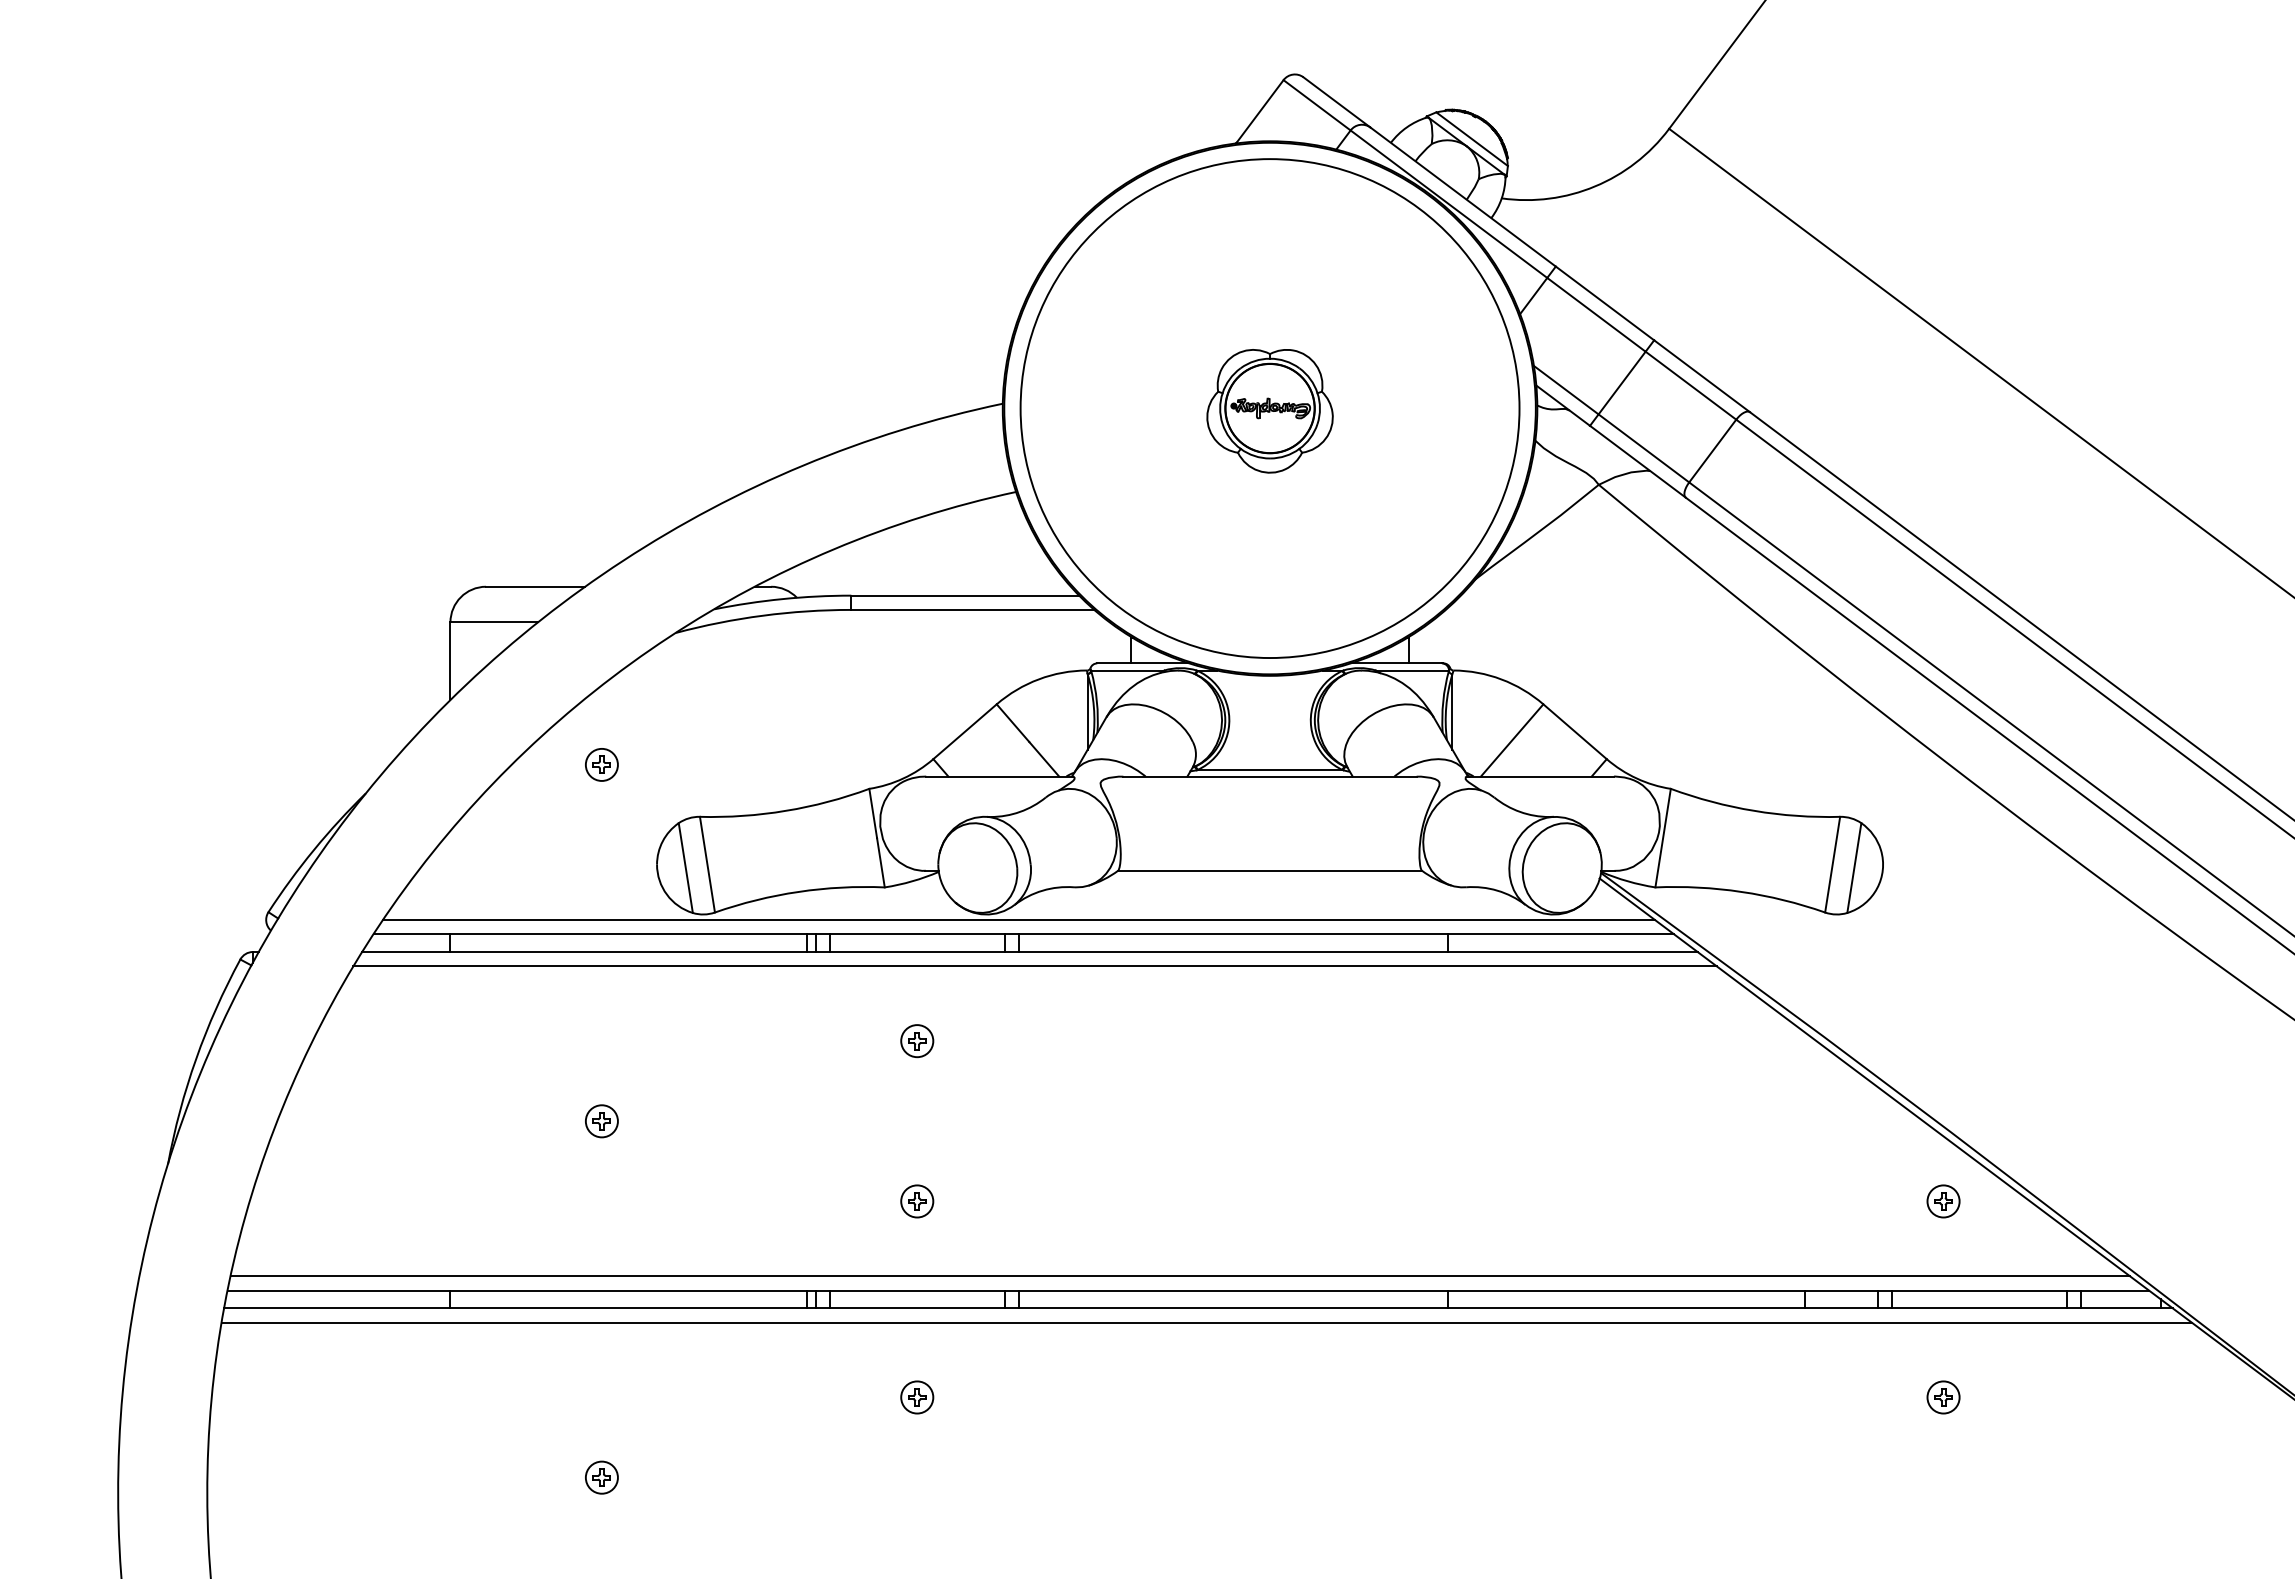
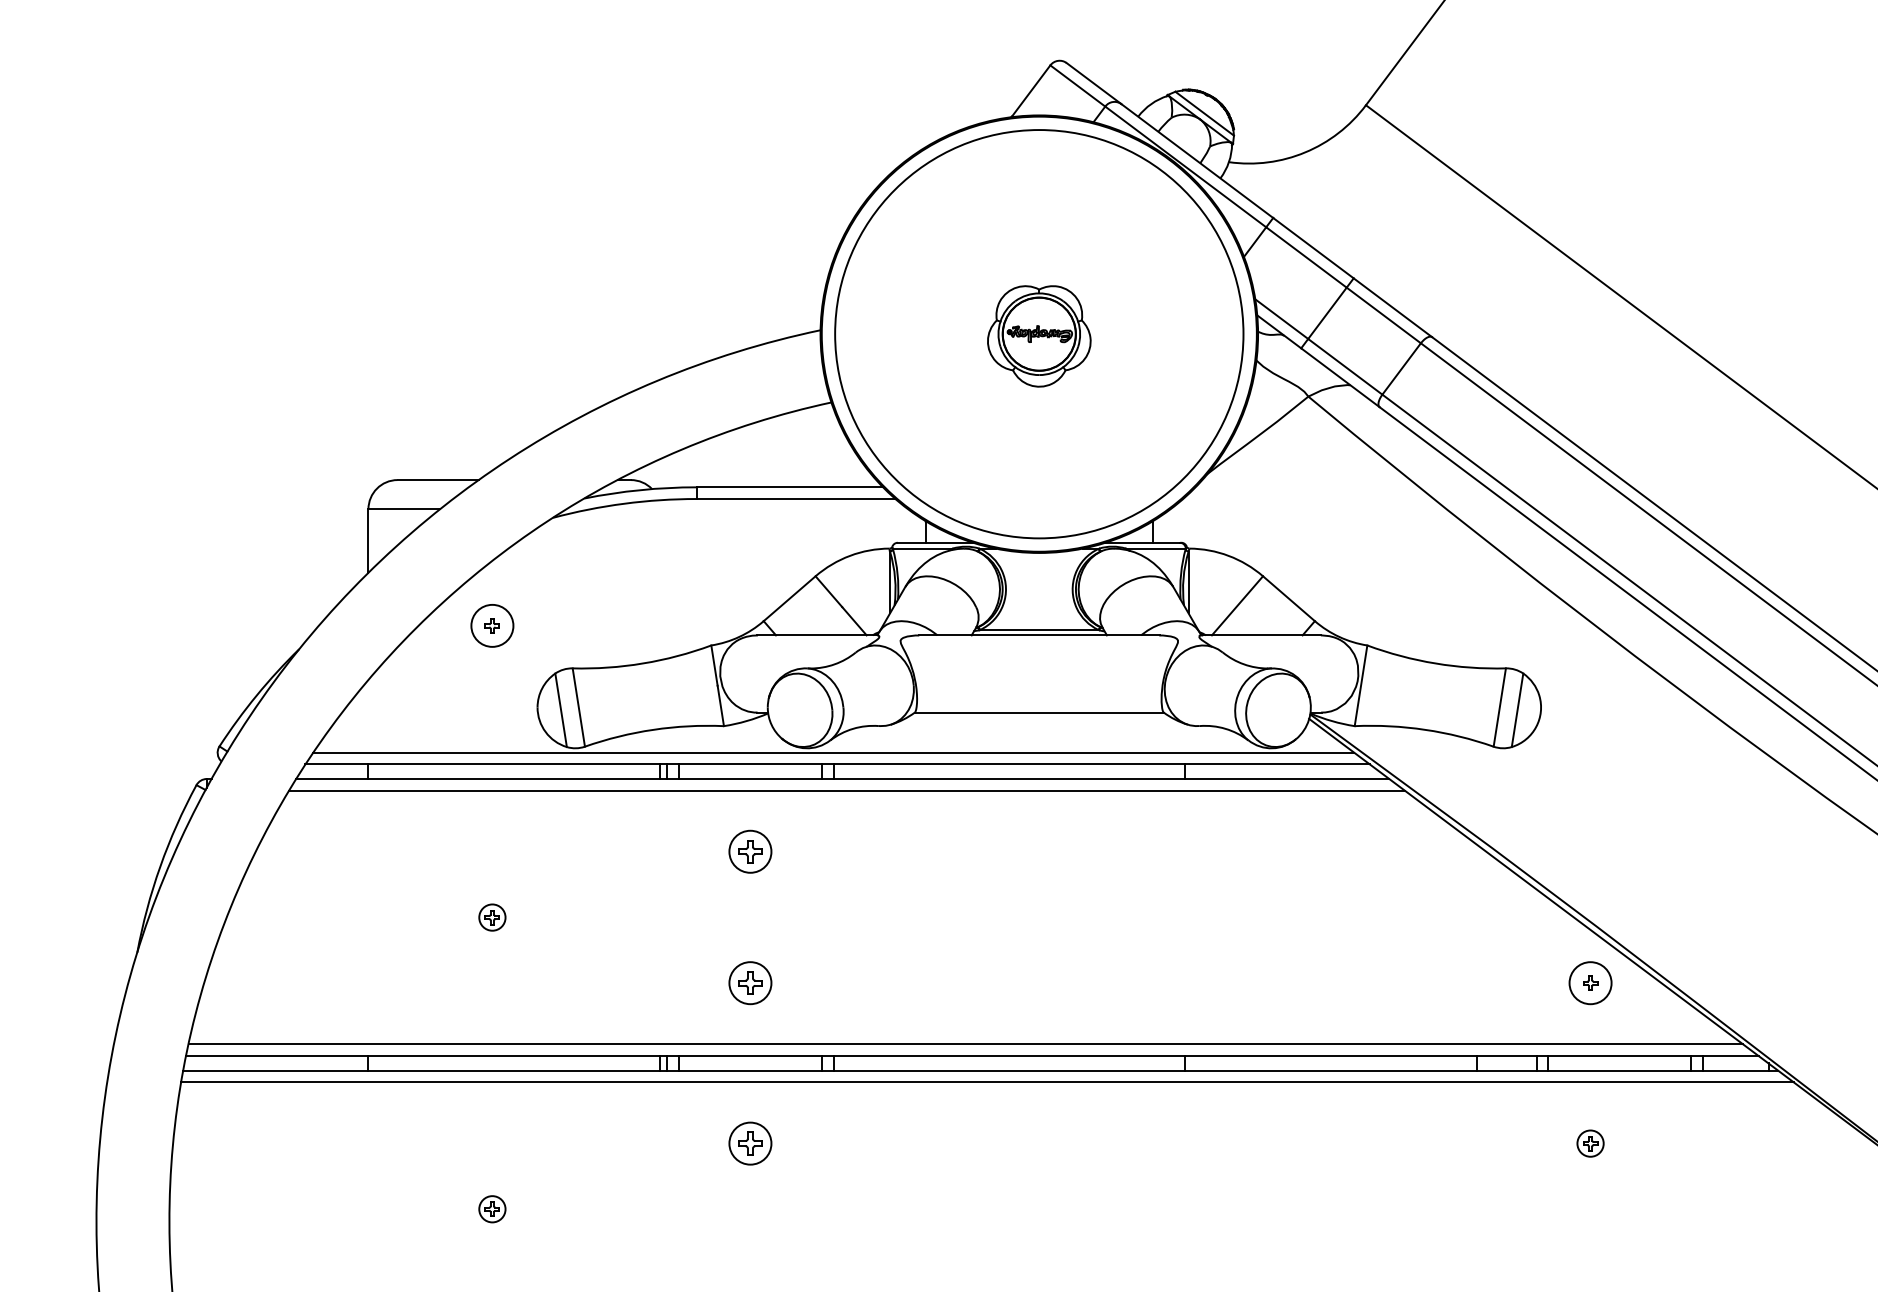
circle: (601, 764) -> (492, 625), size x1.6
part: (917, 1041) -> (750, 852), size x1.6
part: (917, 1201) -> (750, 983), size x1.6
circle: (1943, 1201) -> (1590, 983), size x1.6
part: (917, 1397) -> (750, 1143), size x1.6

